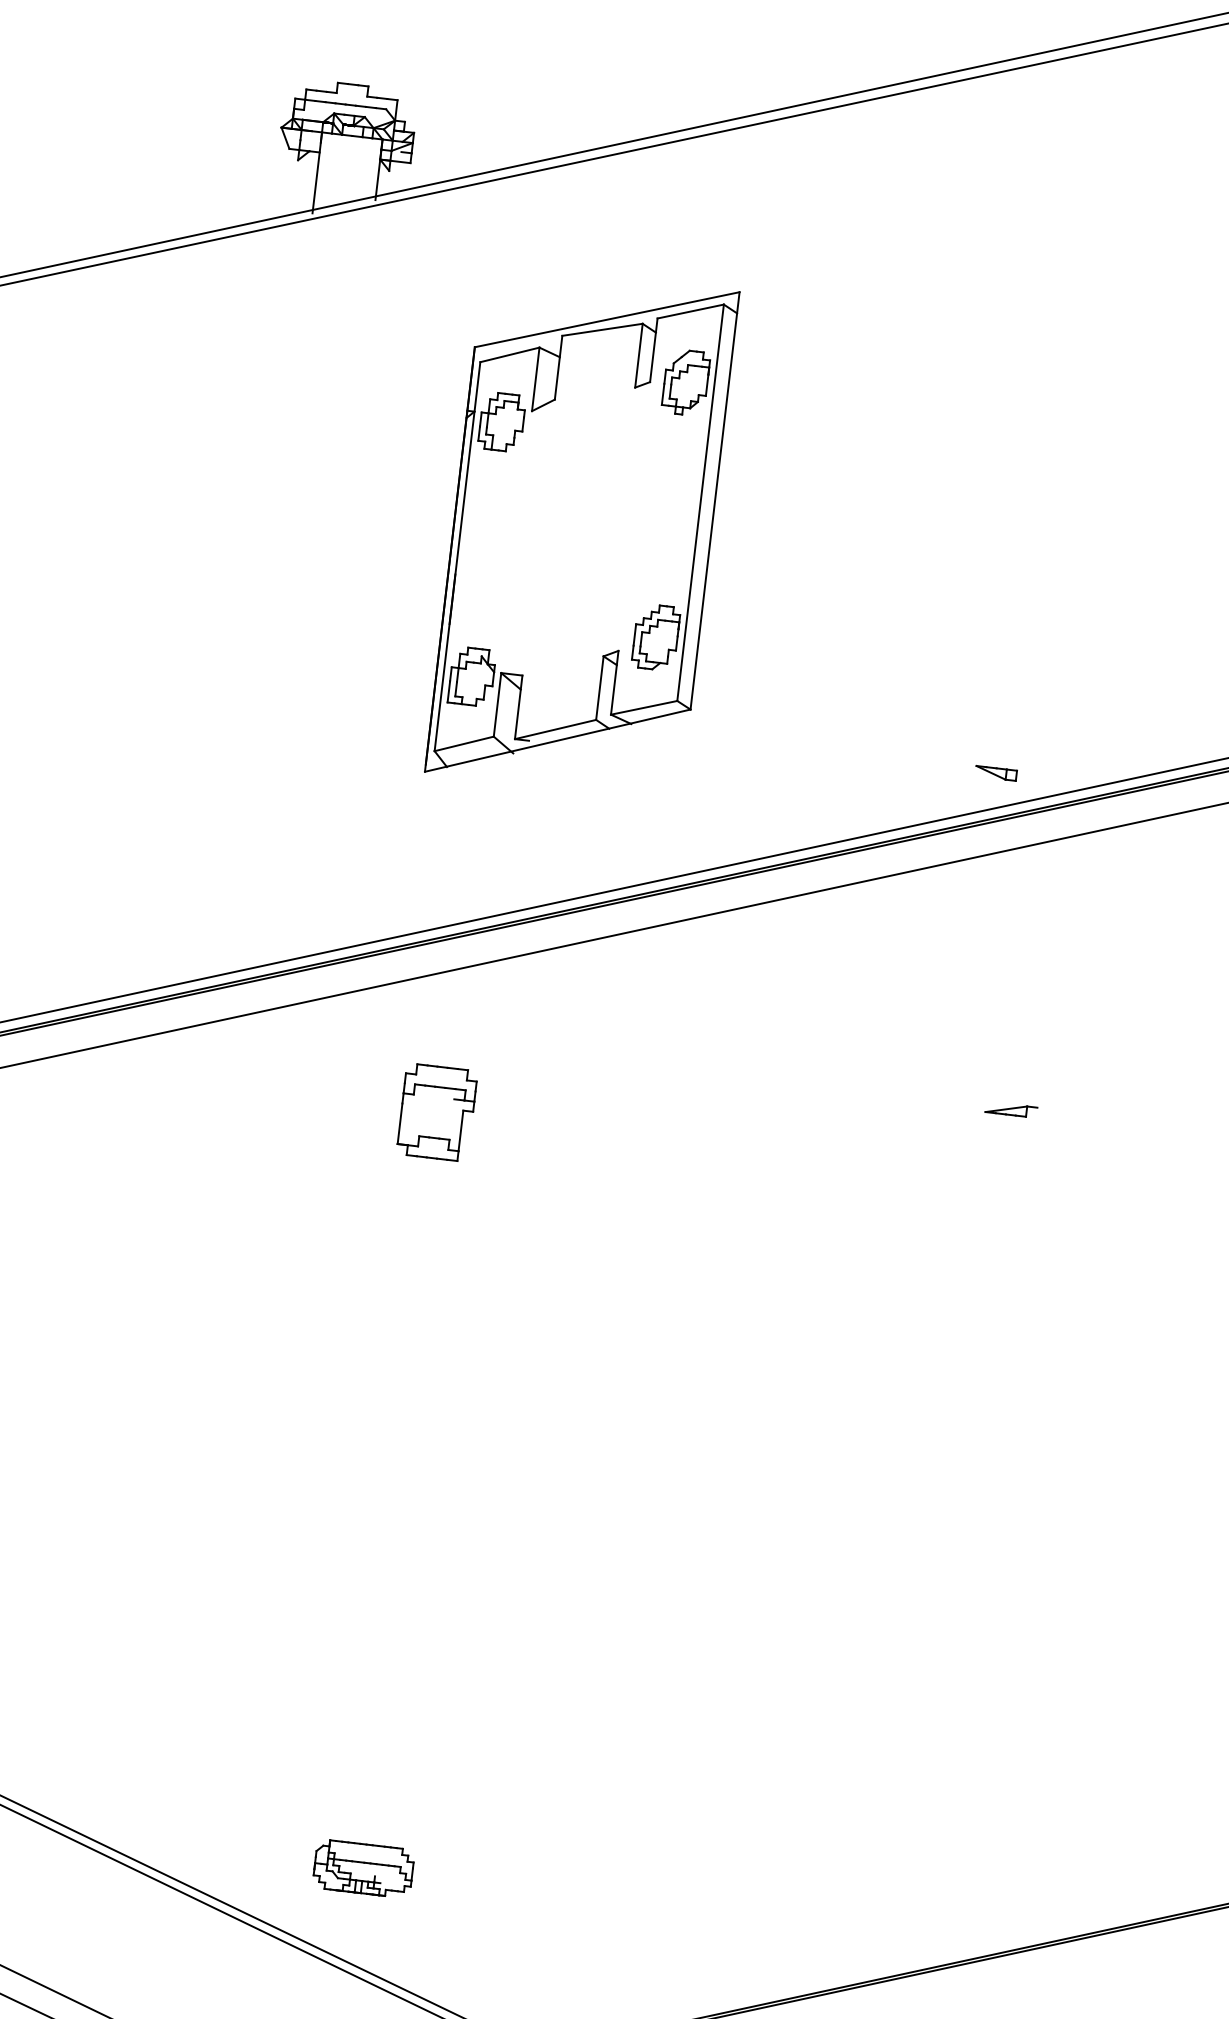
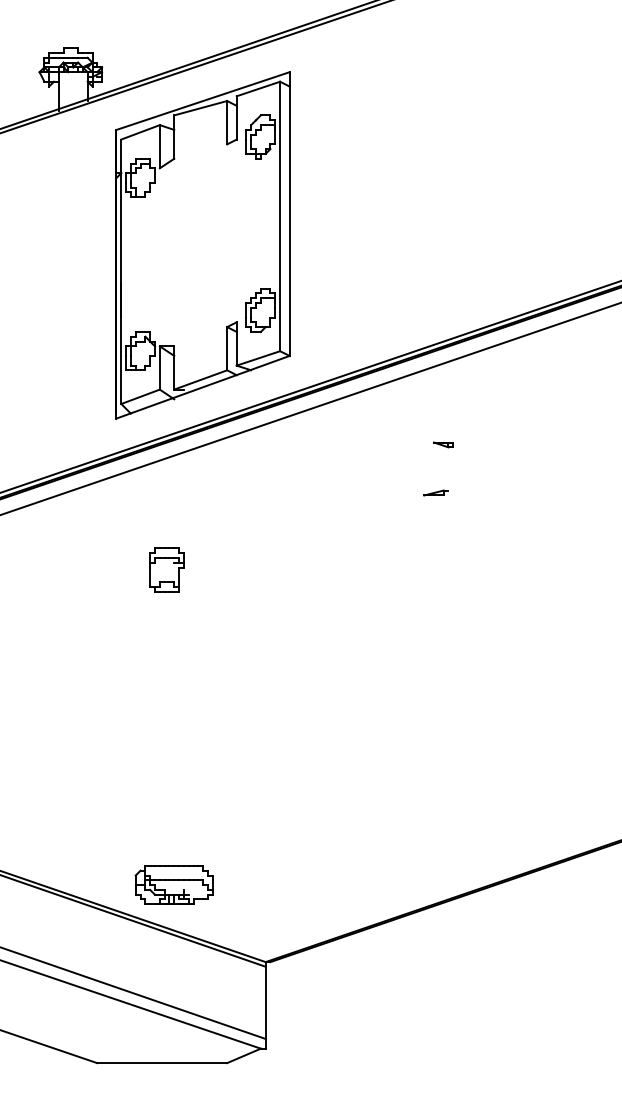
part: (581, 532) -> (202, 245), size x1.43
part: (995, 772) -> (443, 444), moved
part: (436, 1111) -> (166, 569), moved
part: (362, 1867) -> (173, 884), size x1.67

